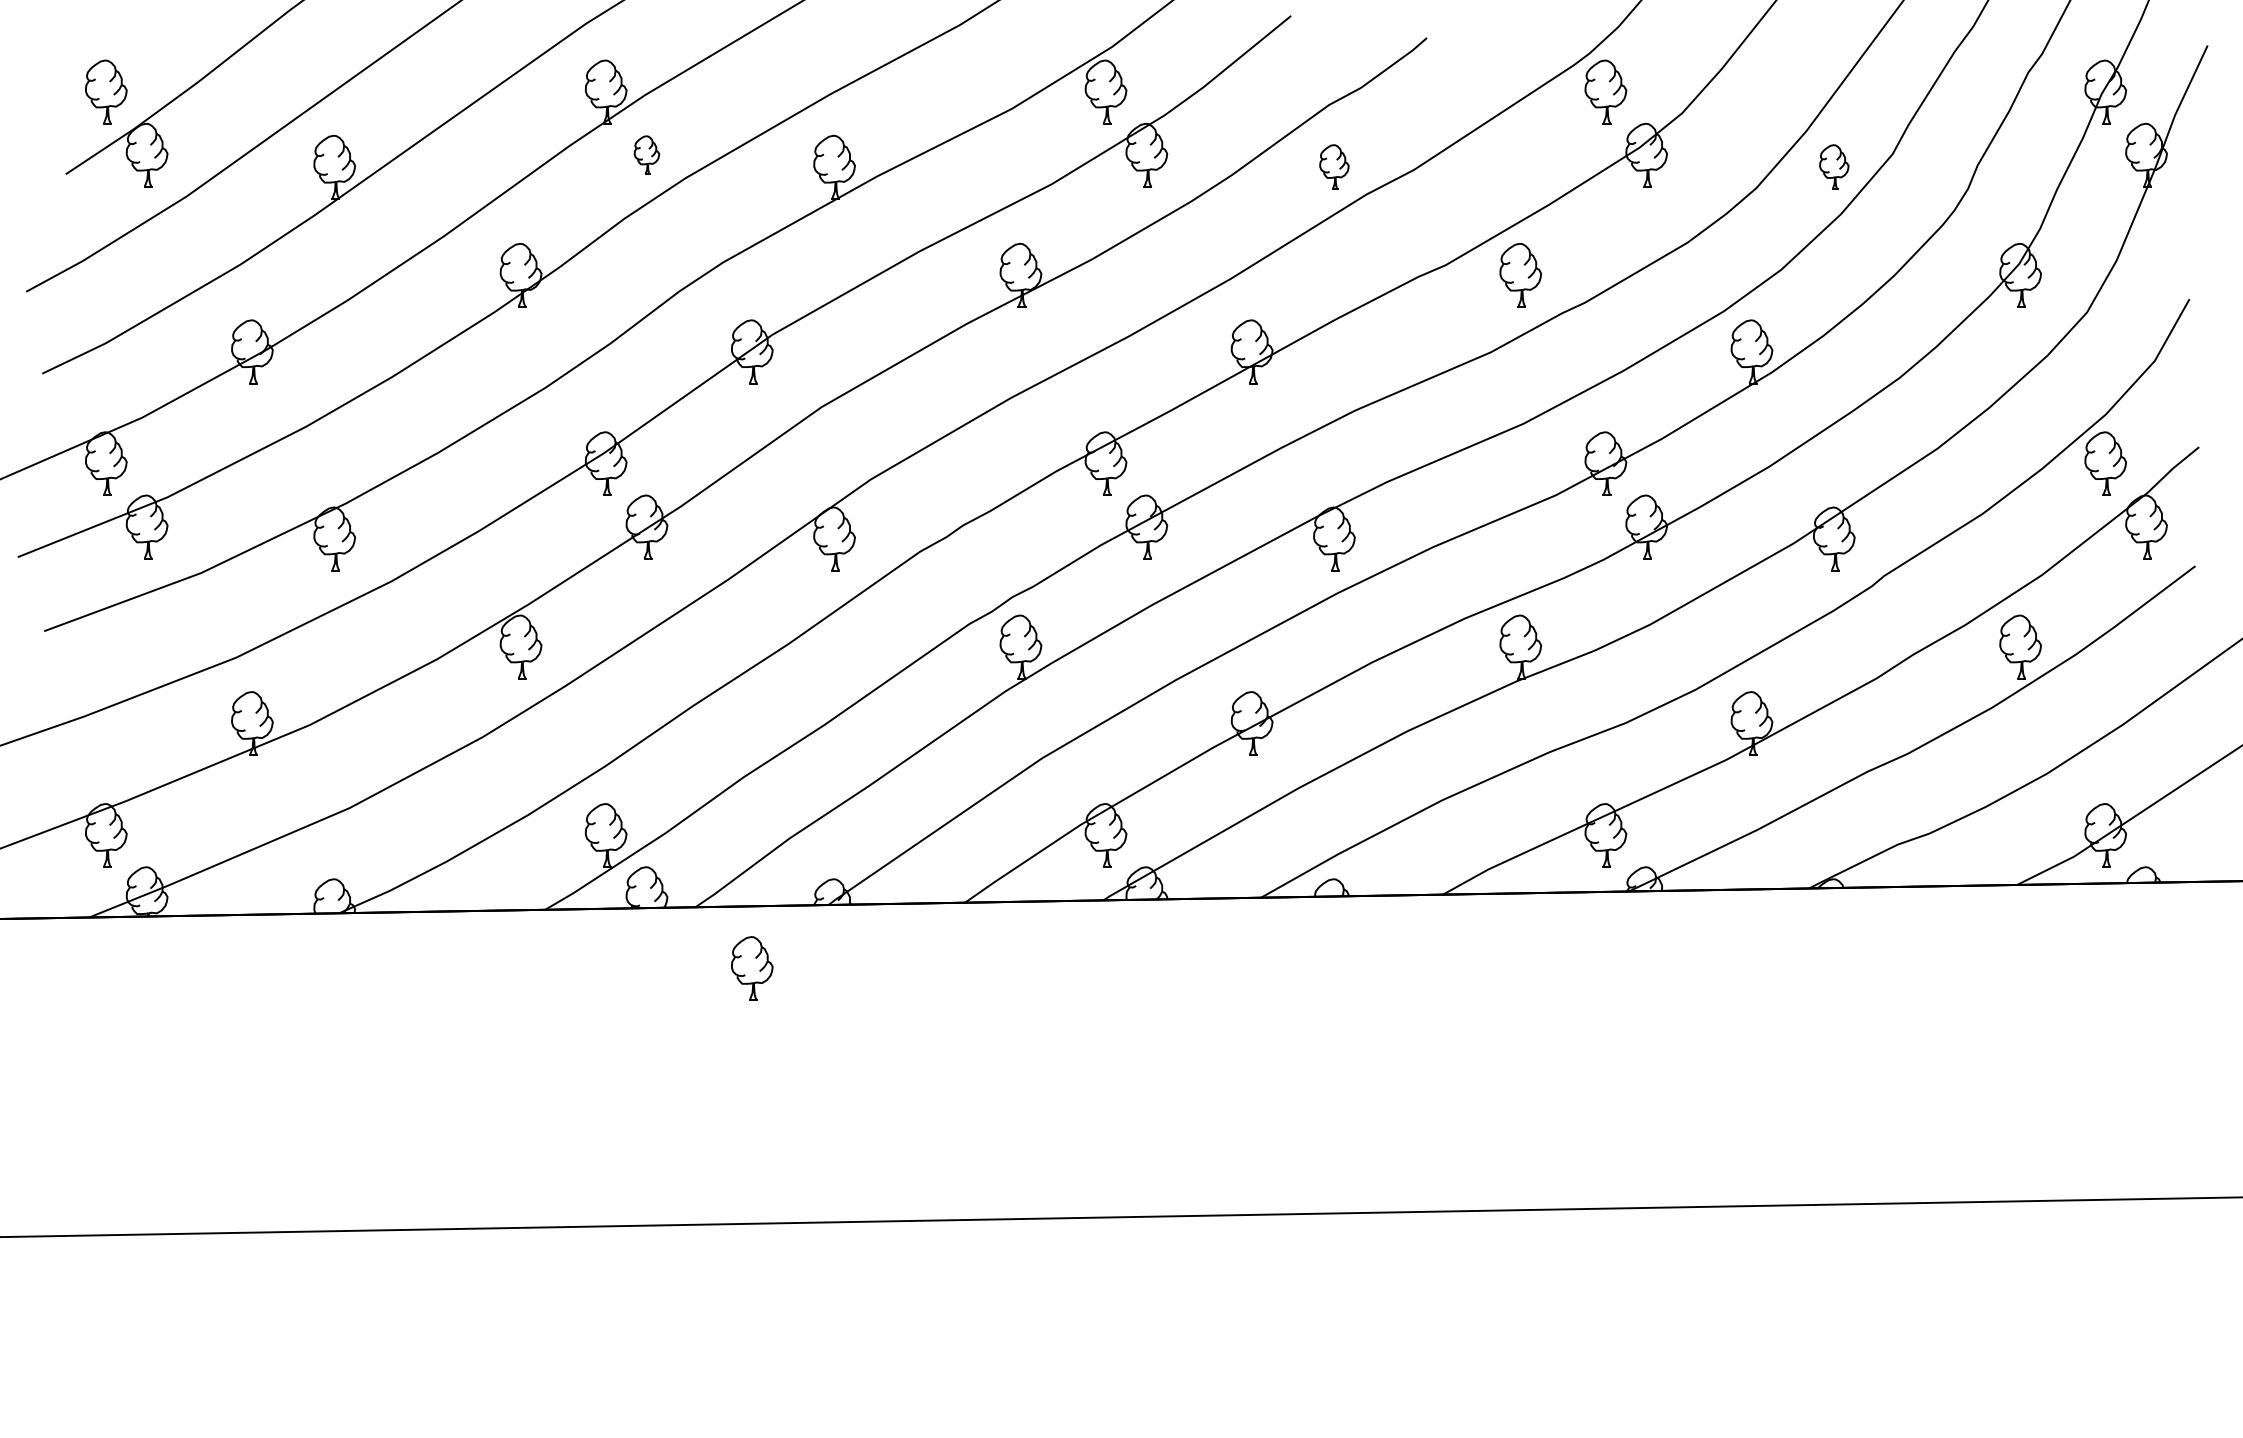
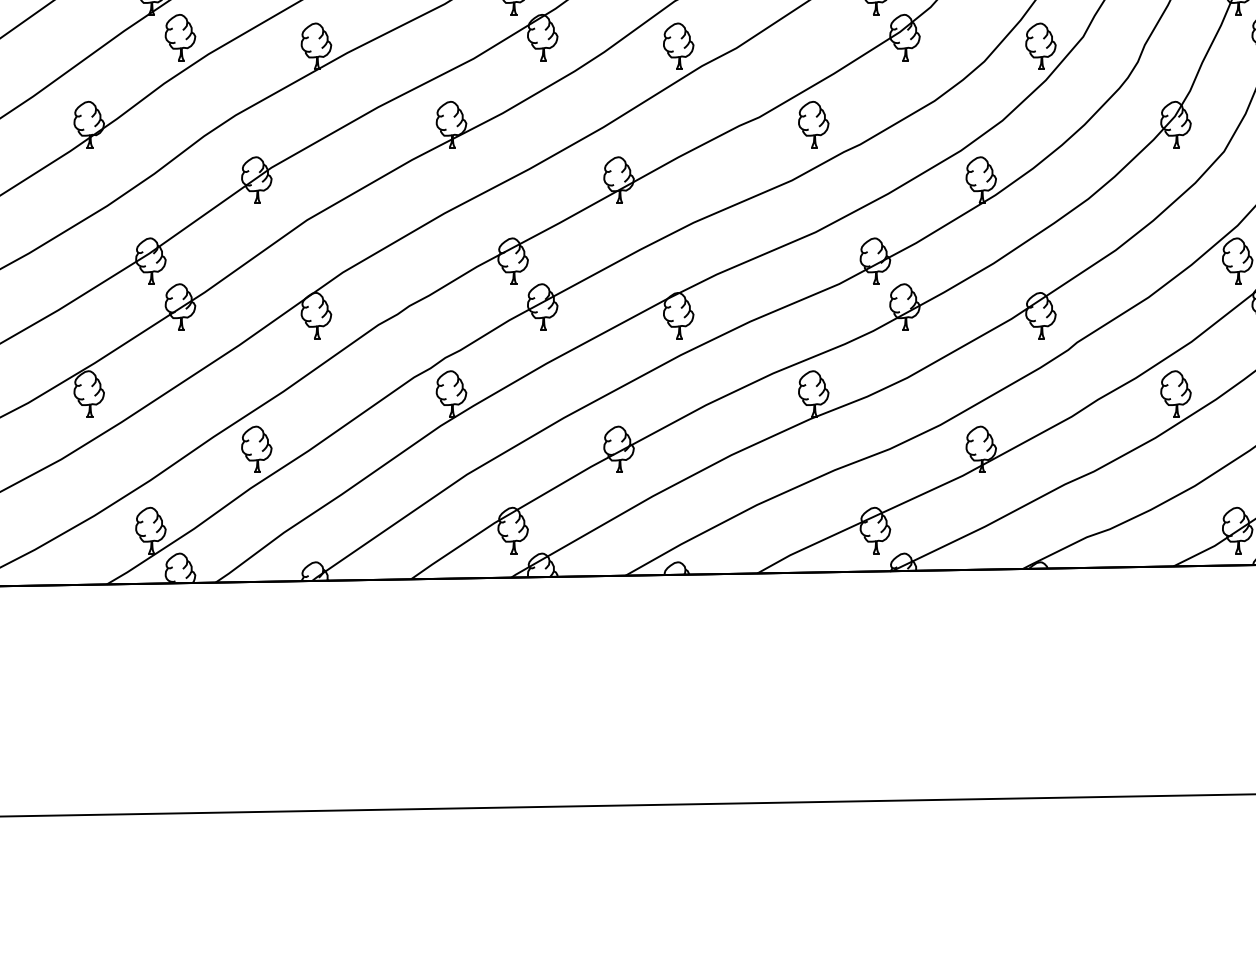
part: (646, 154) -> (180, 37), size x1.67
part: (1334, 166) -> (678, 45), size x1.43
part: (1834, 166) -> (1041, 45), size x1.43
part: (752, 968) -> (256, 449), moved

